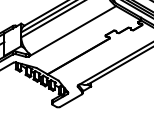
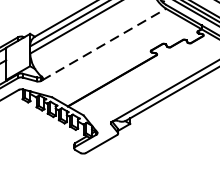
line: (73, 30) -> (104, 43), solid -> dashed

